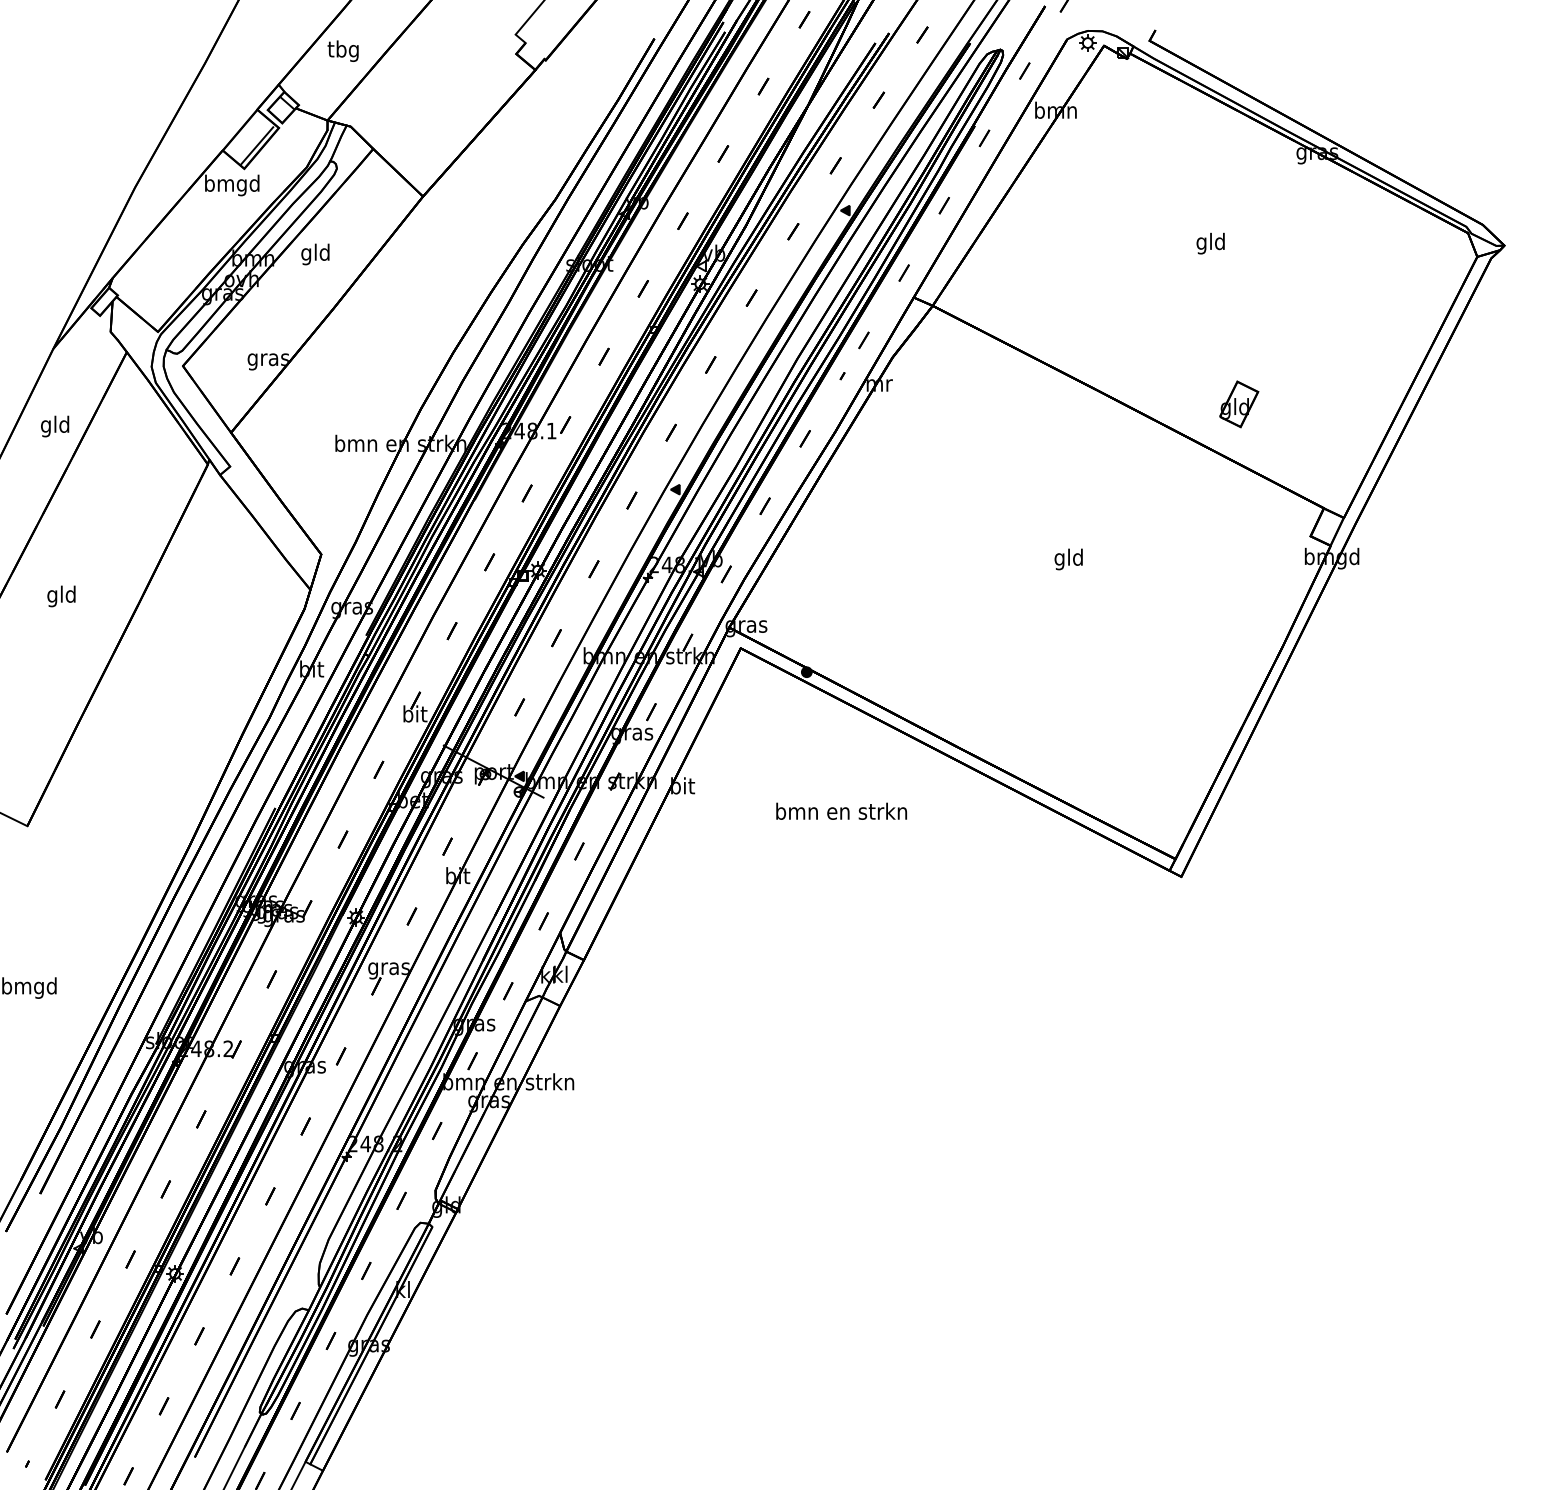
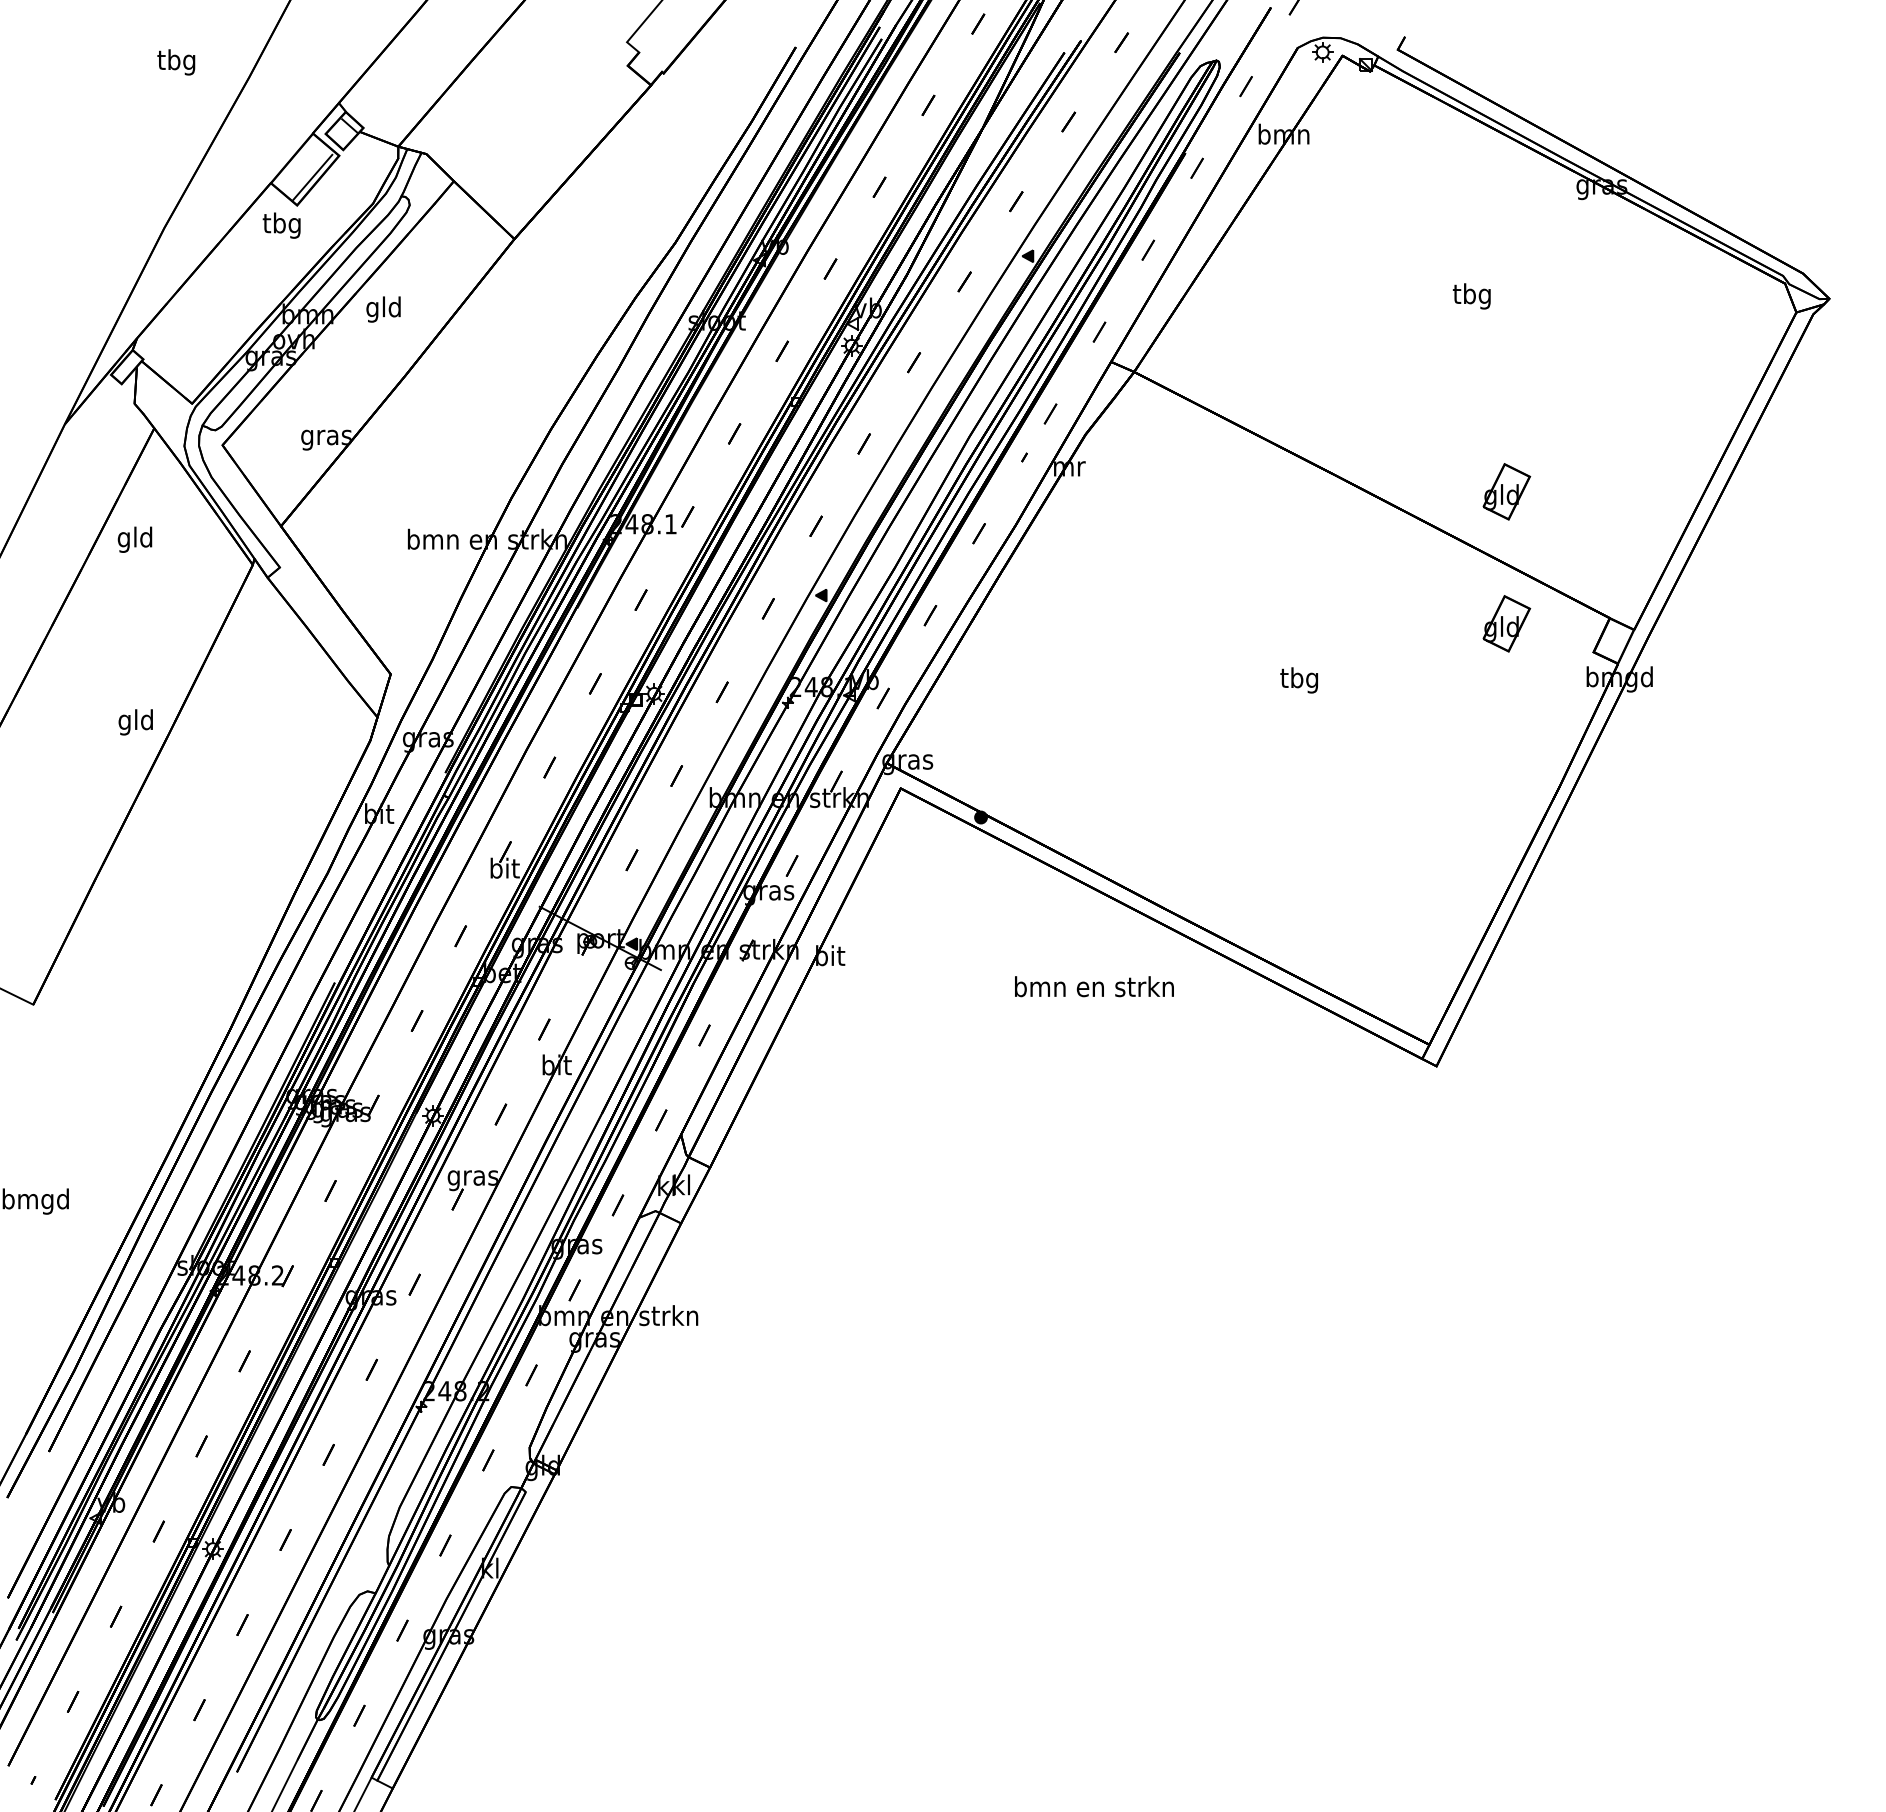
text: (343, 51) -> (176, 62), moved
text: (232, 185) -> (282, 225), bmgd -> tbg
text: (1210, 243) -> (1471, 296), gld -> tbg
text: (54, 426) -> (134, 539), moved
part: (1238, 512) -> (1506, 623), added
text: (1067, 559) -> (1298, 680), gld -> tbg
text: (61, 596) -> (135, 722), moved
text: (841, 811) -> (1094, 986), moved

